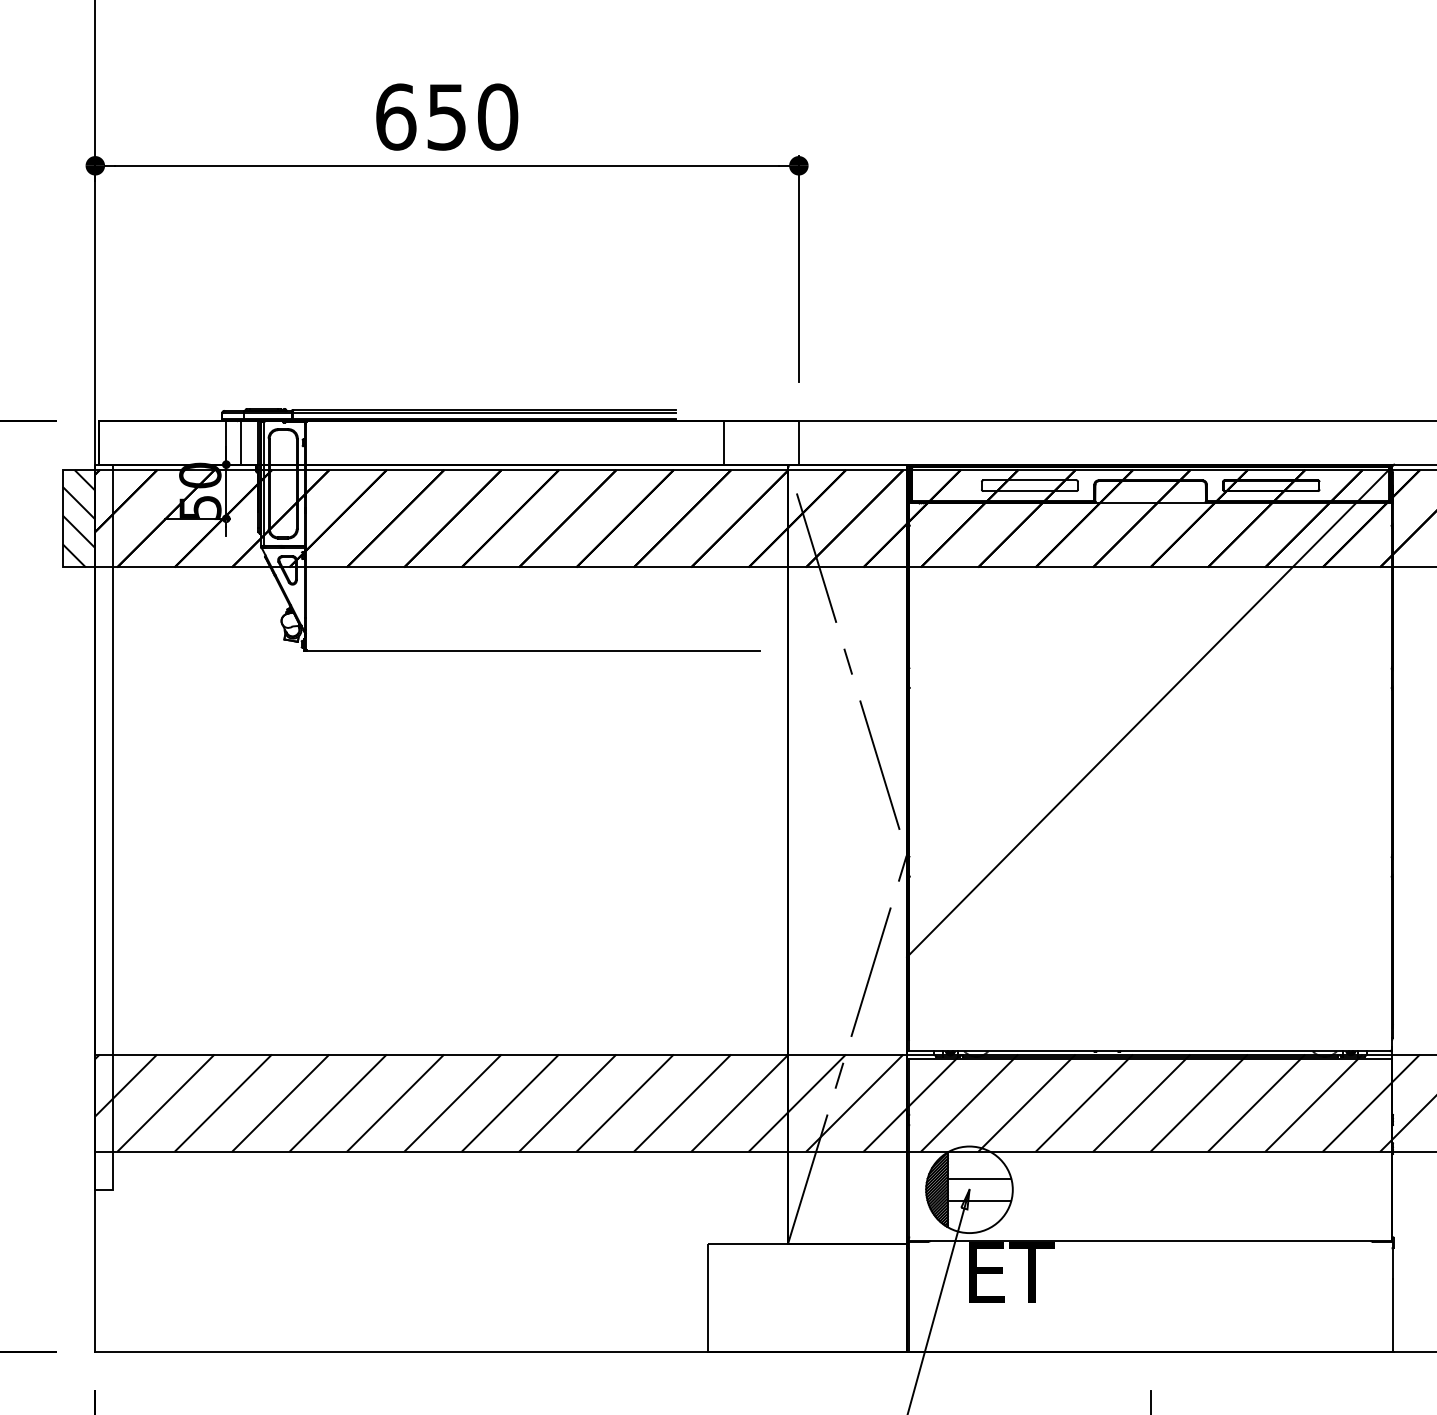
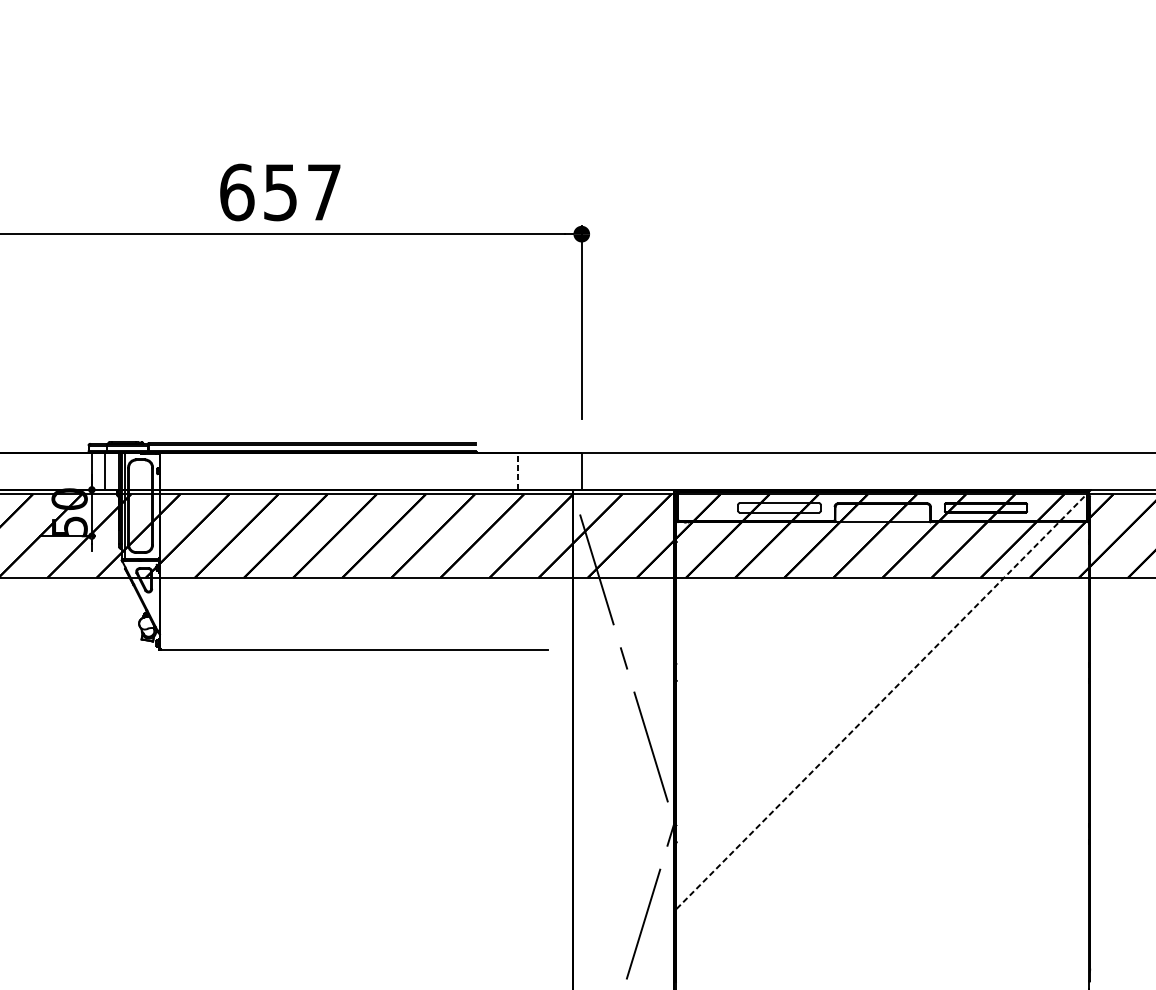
text: (498, 116) -> (324, 191), 650 -> 657
line: (724, 442) -> (518, 470), solid -> dashed
line: (1150, 711) -> (882, 701), solid -> dashed

